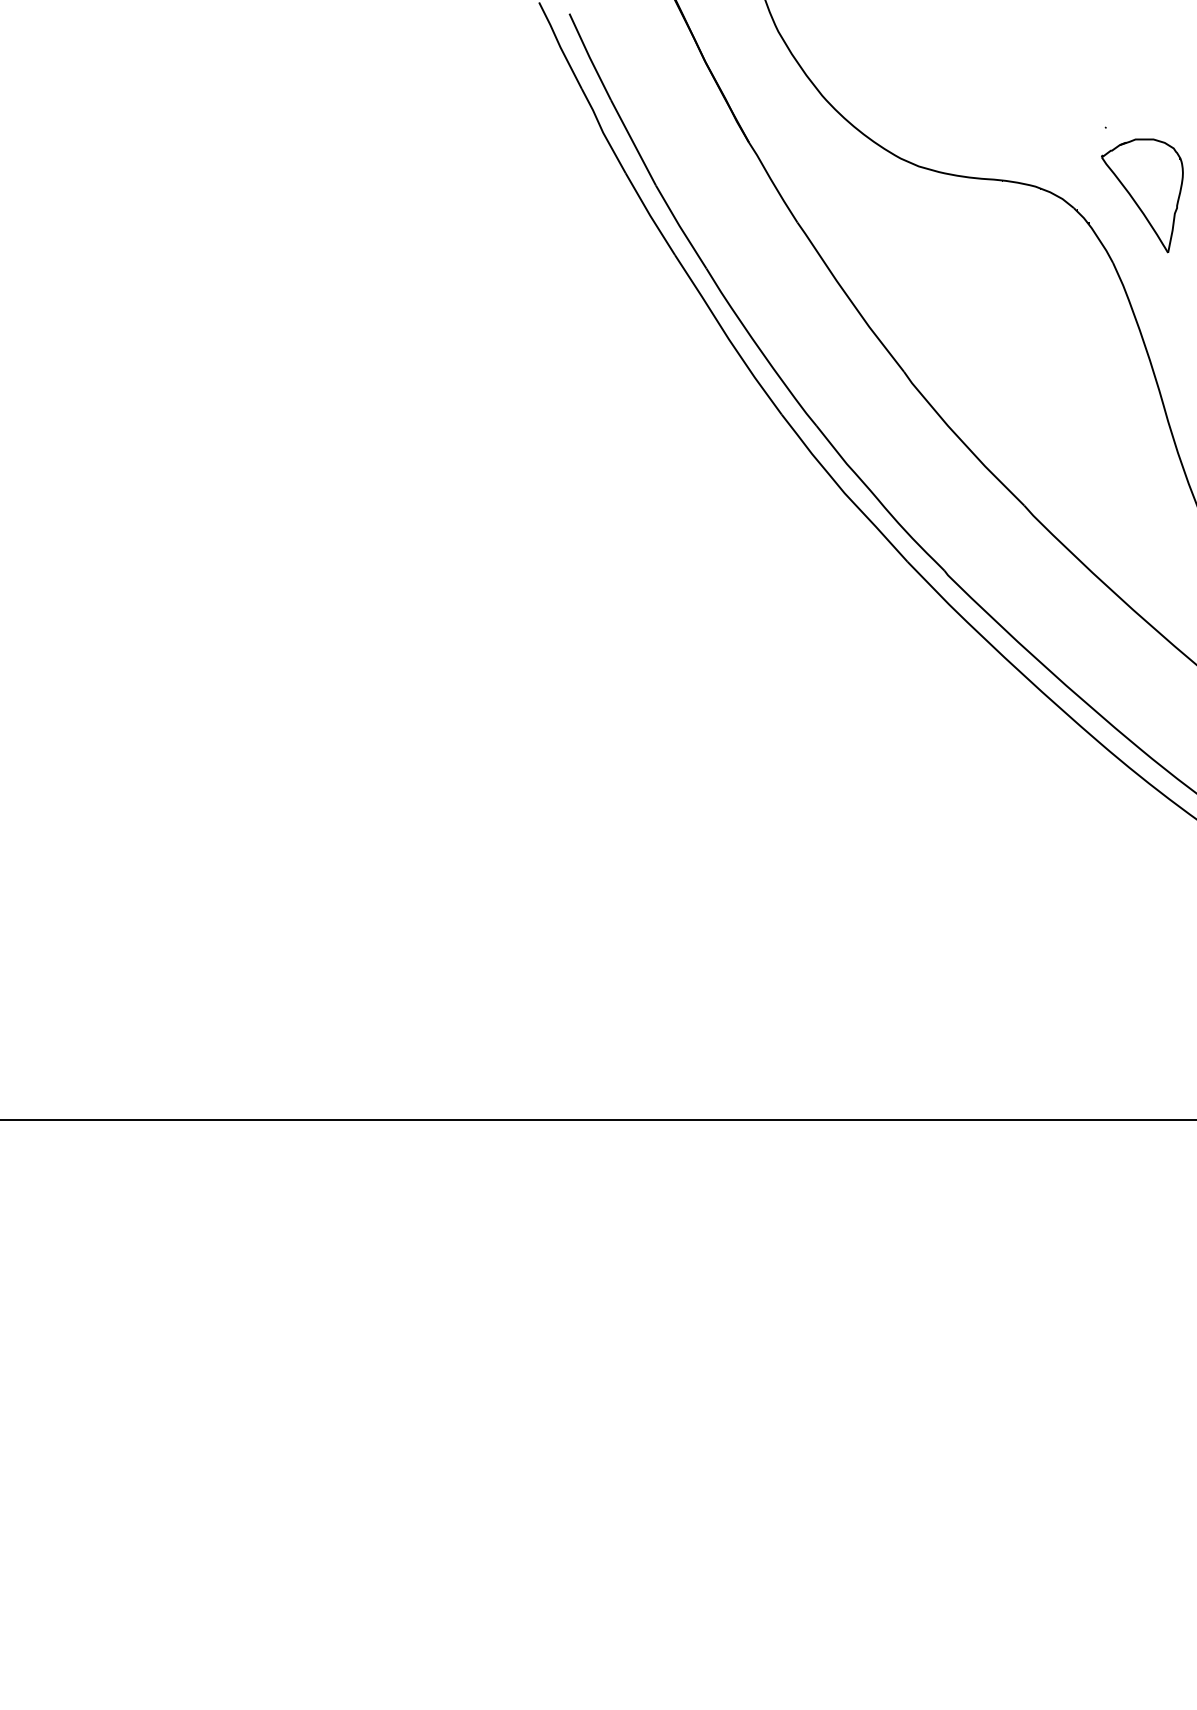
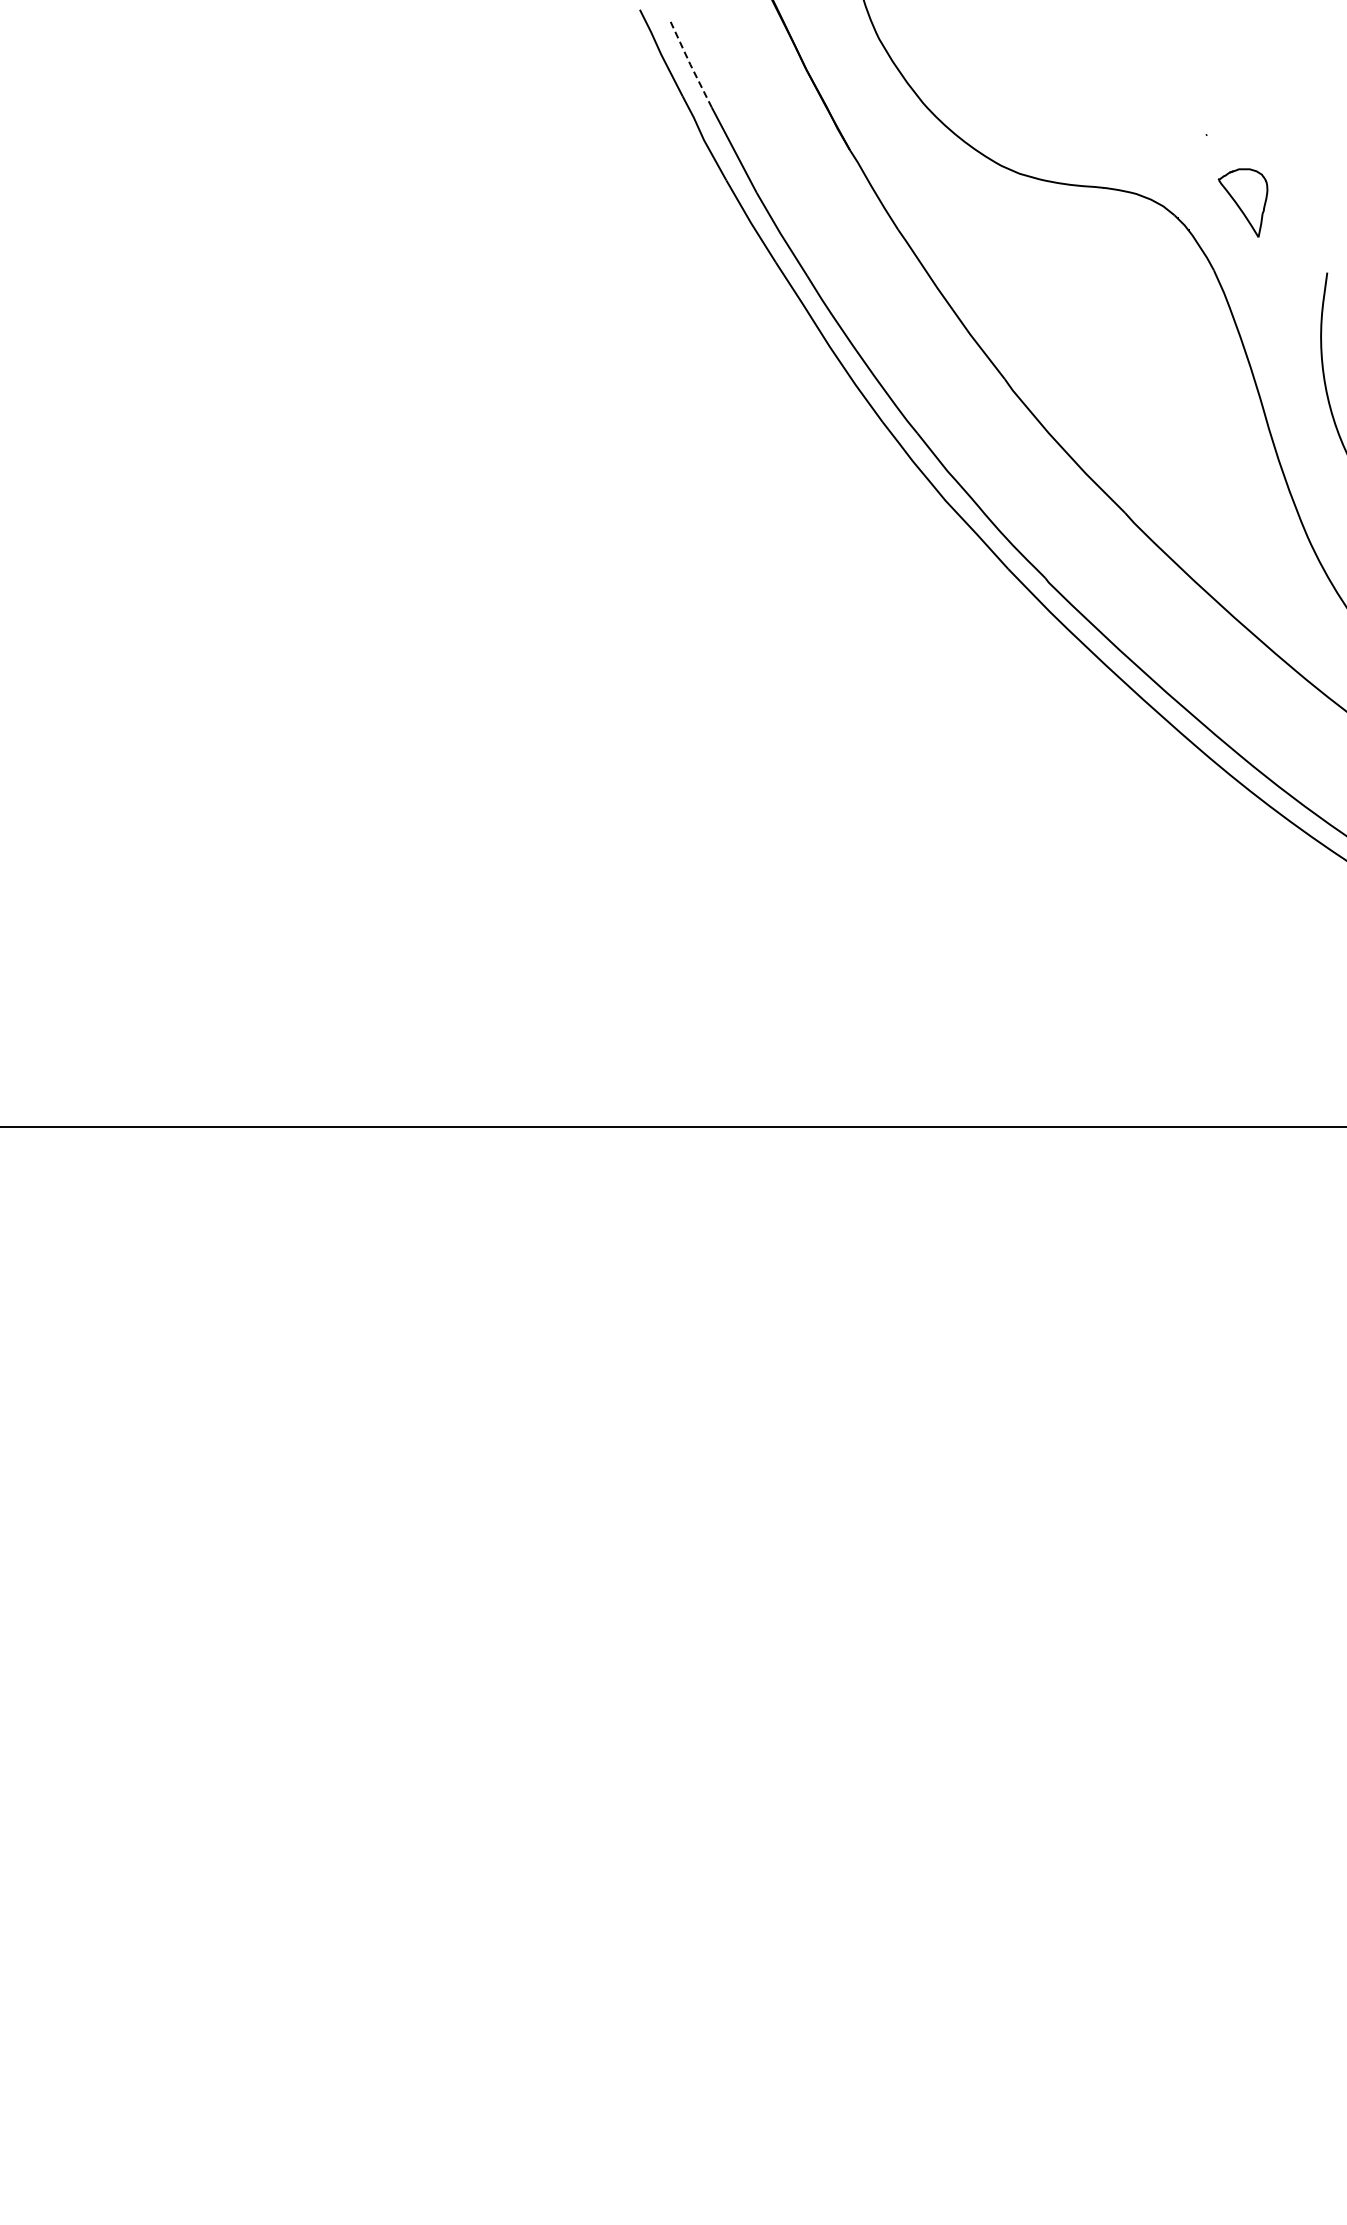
line: (589, 57) -> (690, 64), solid -> dashed
part: (1141, 195) -> (1242, 202), size x0.6

